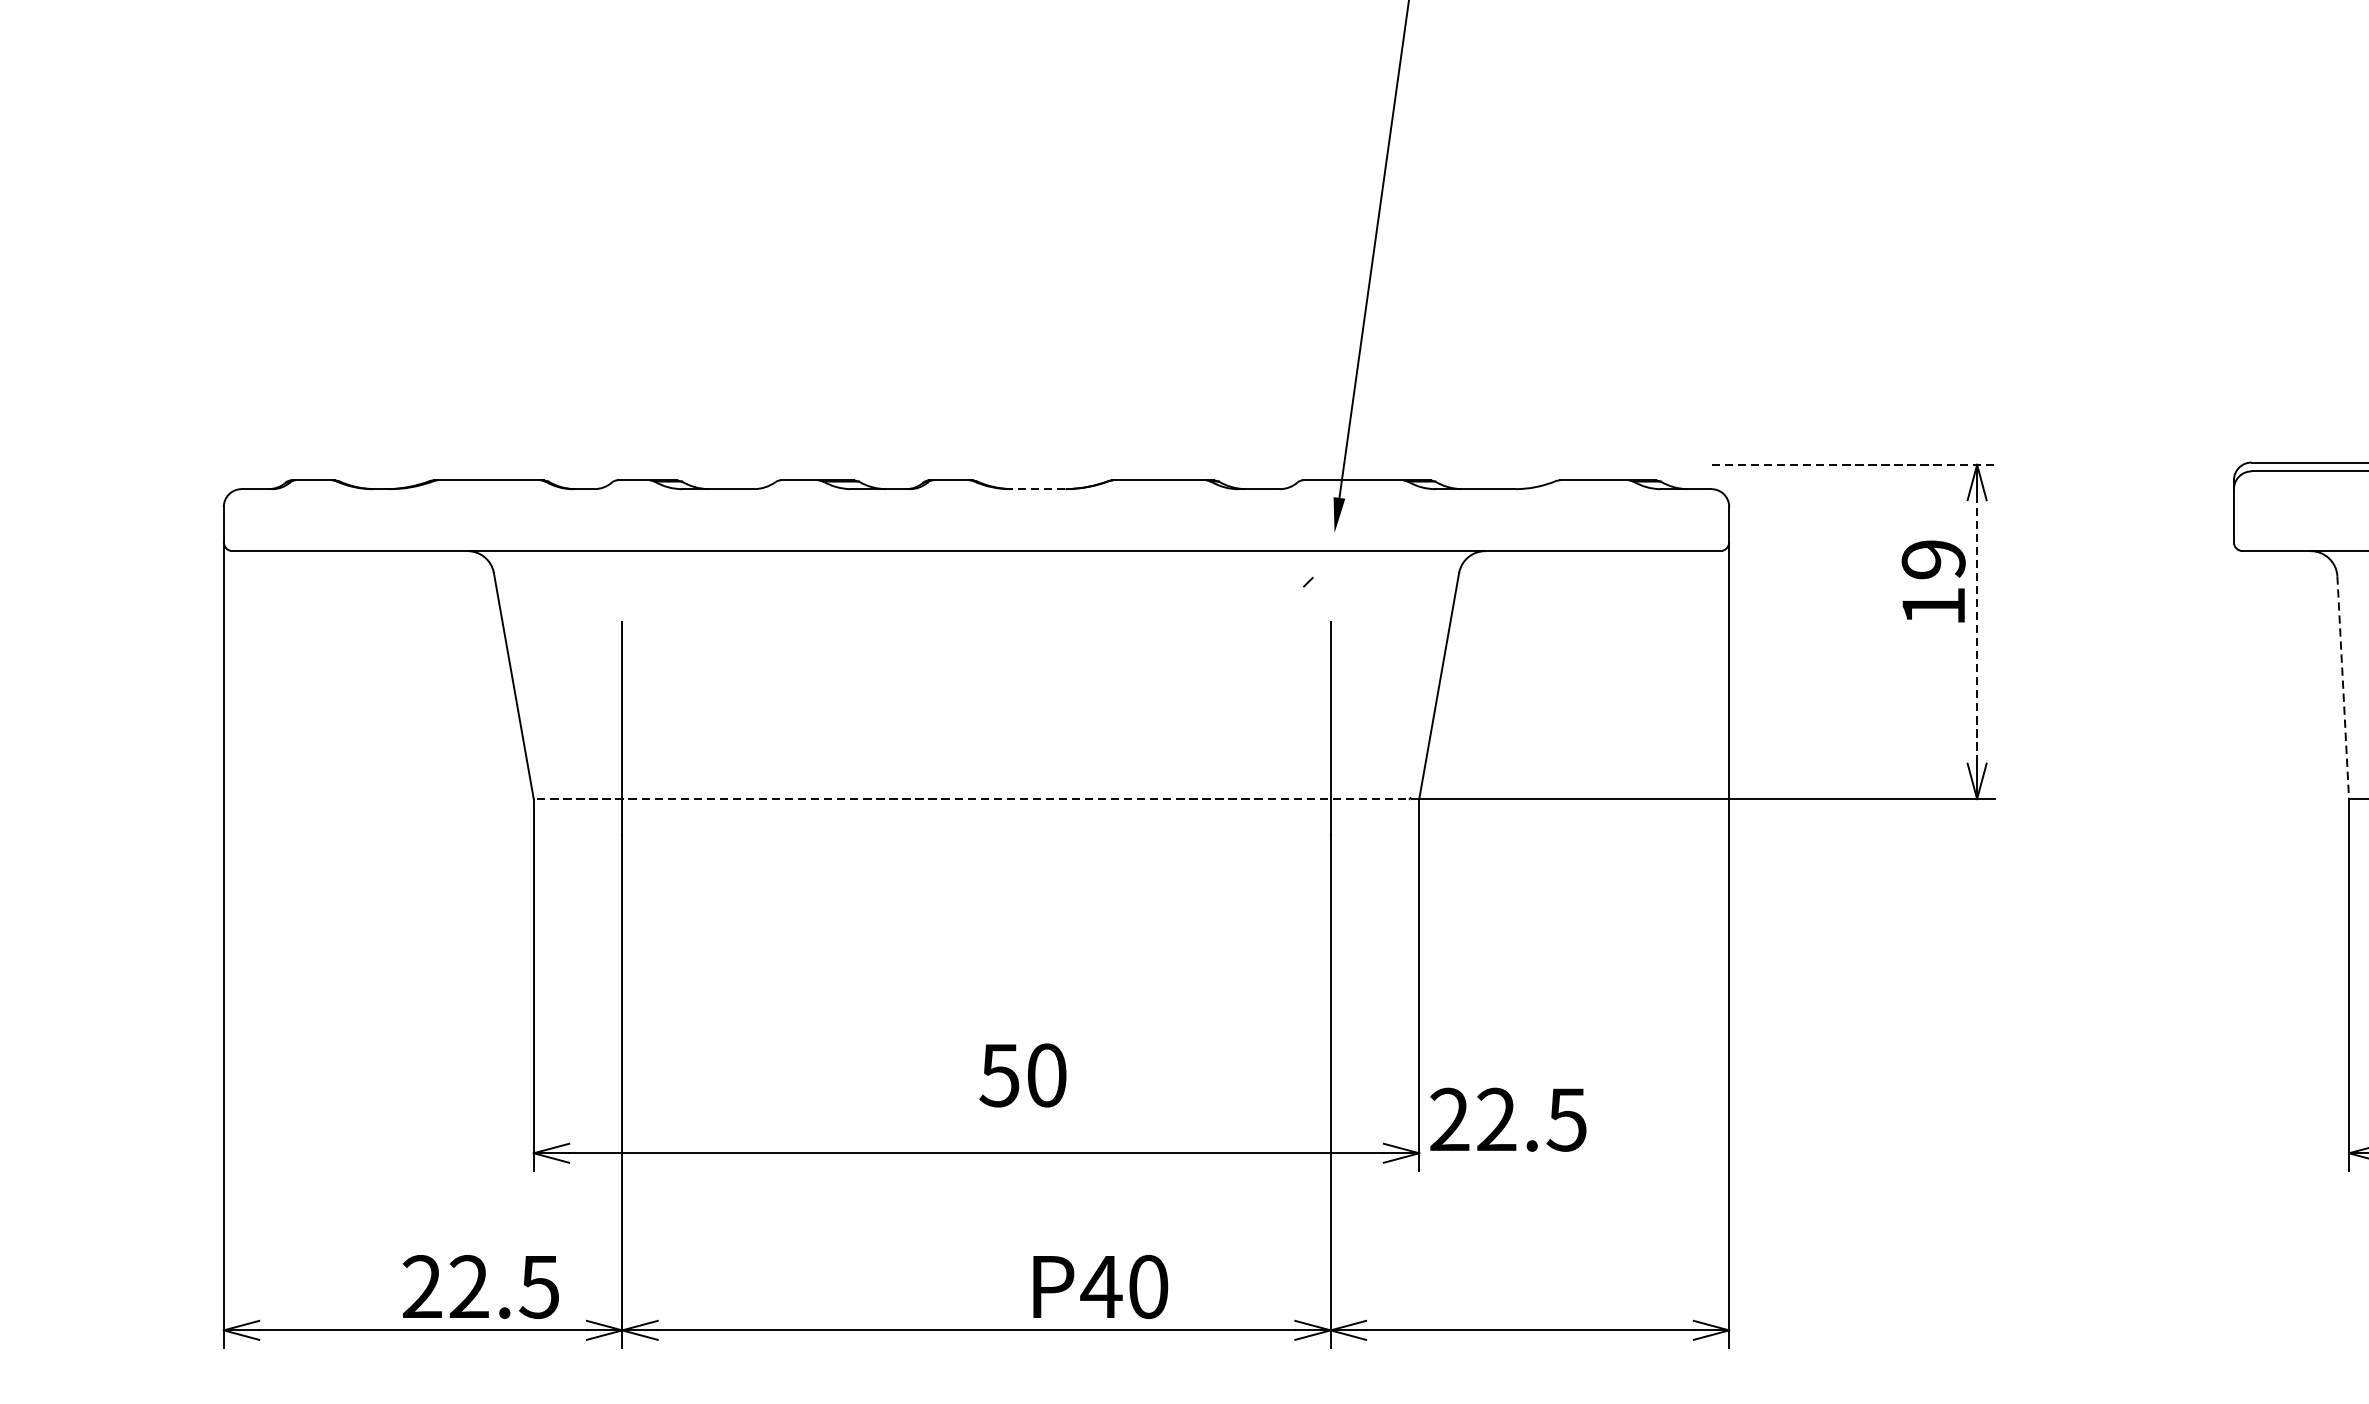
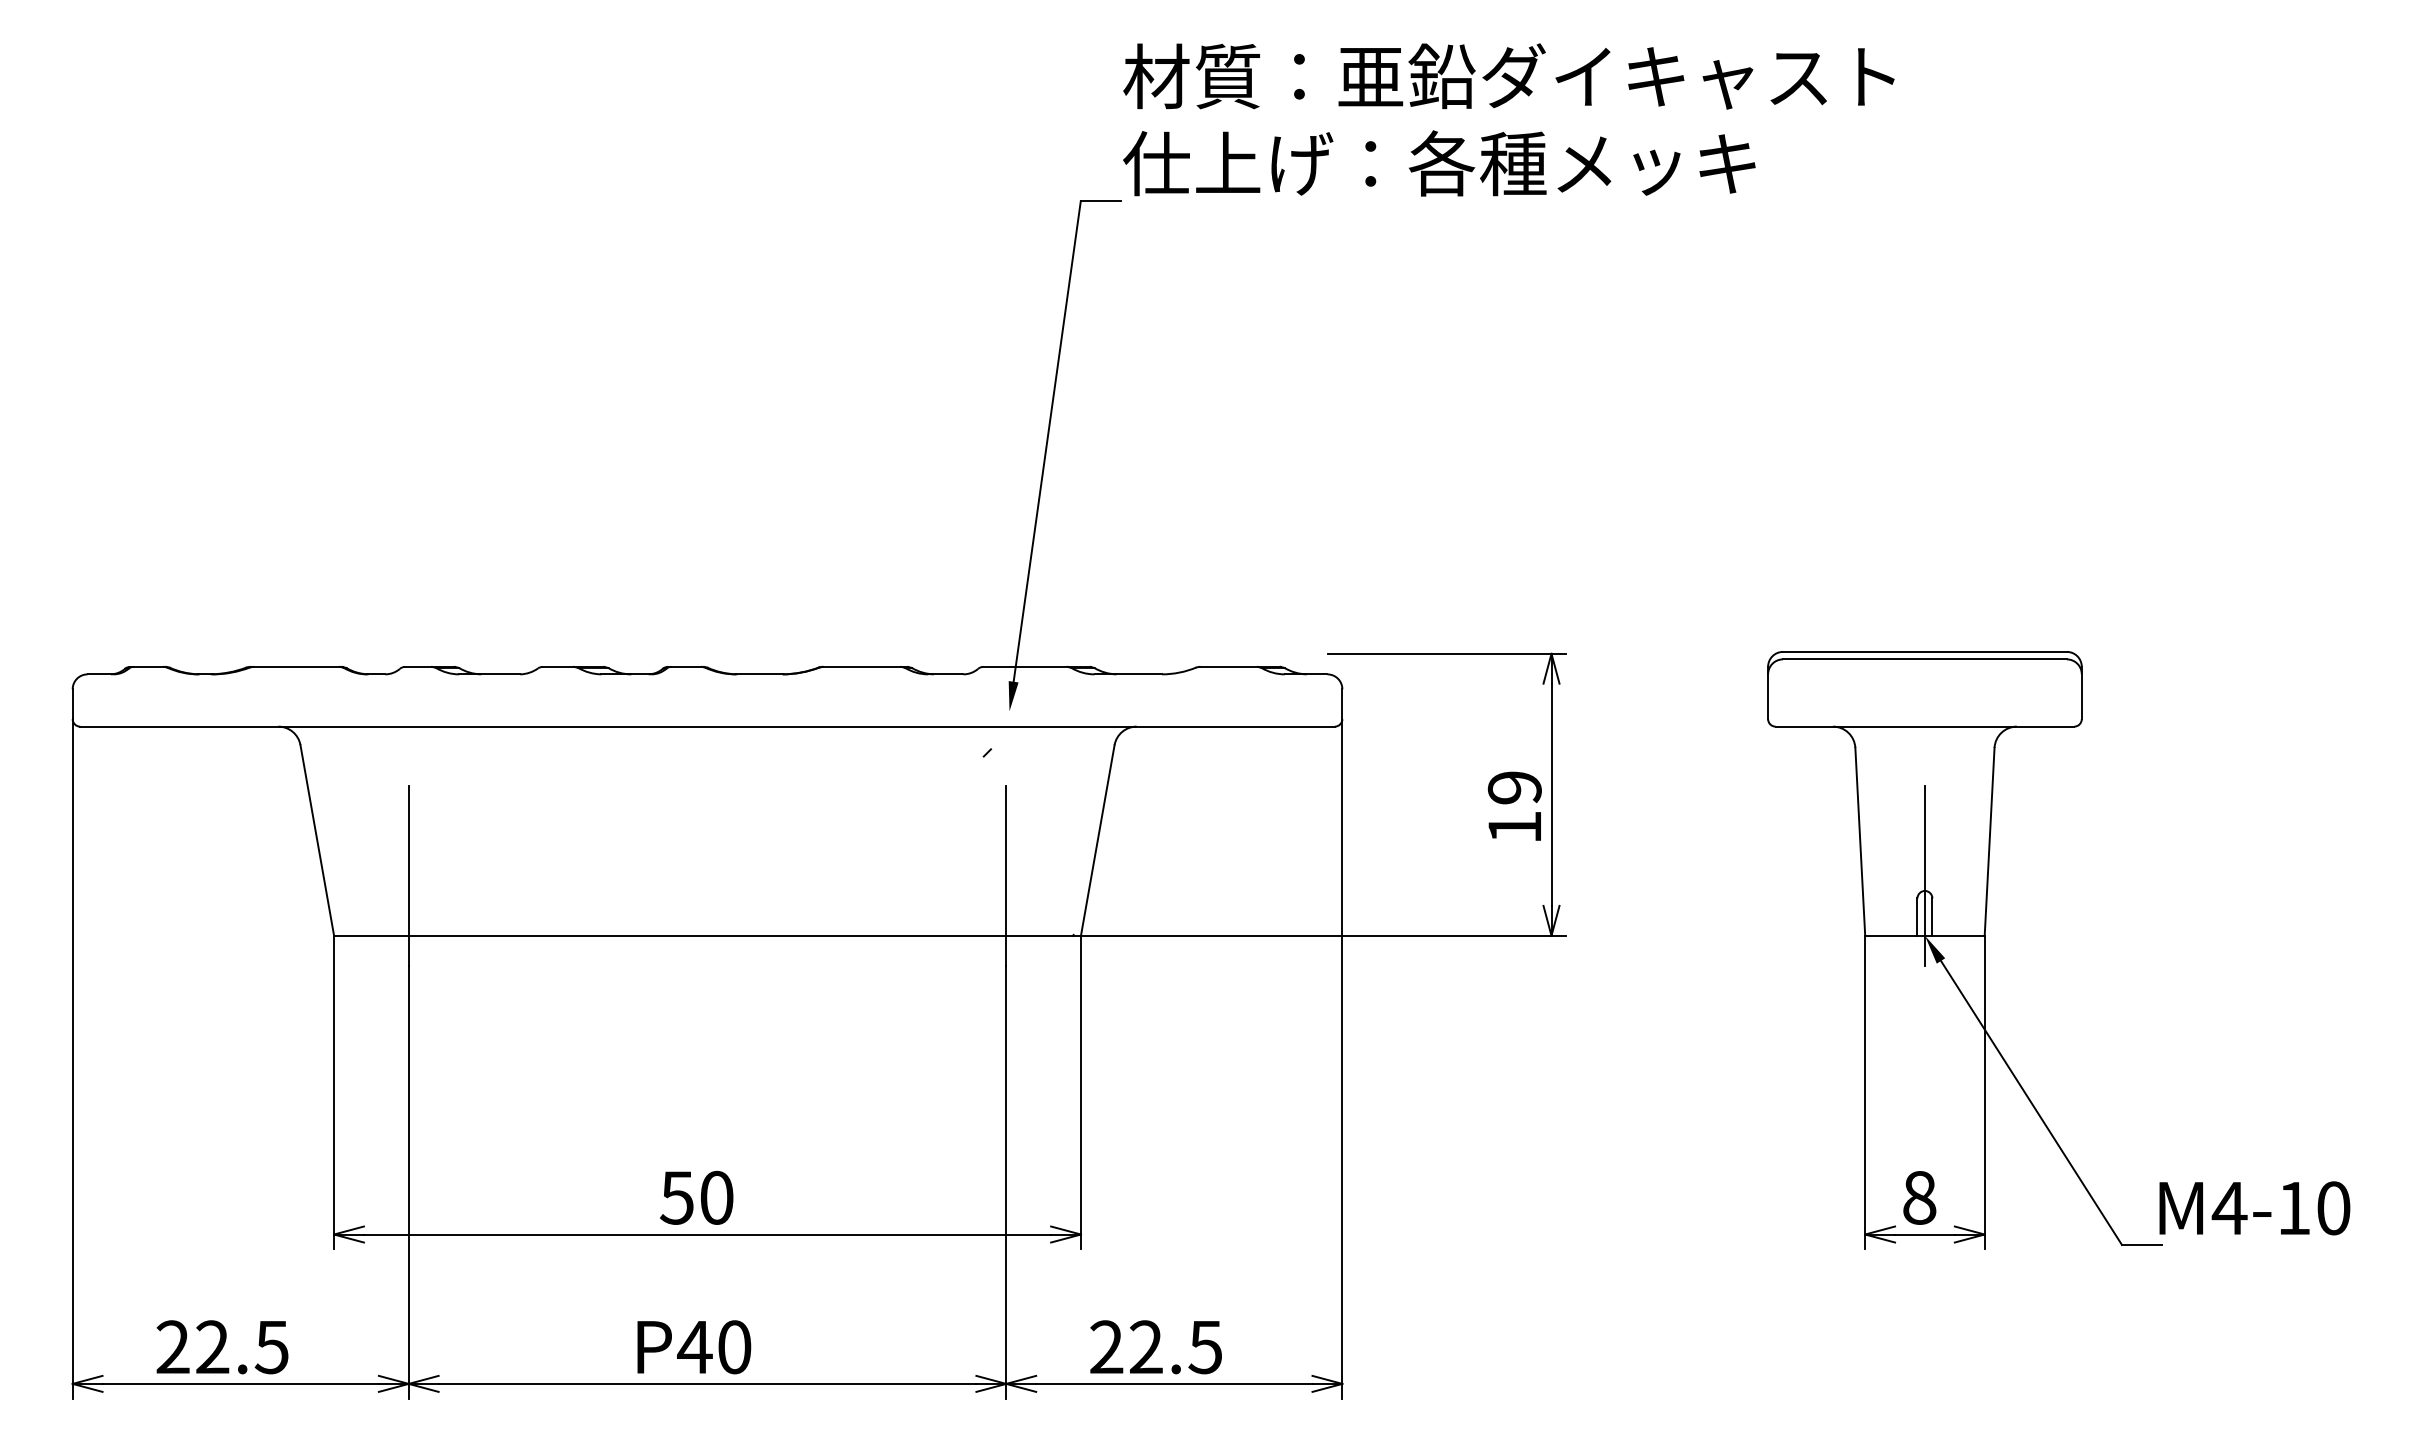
line: (1853, 464) -> (1447, 653), dashed -> solid
line: (1036, 489) -> (758, 674), dashed -> solid
text: (1933, 580) -> (1514, 805), moved
line: (1977, 631) -> (1551, 794), dashed -> solid
line: (2343, 688) -> (1860, 842), dashed -> solid
line: (976, 798) -> (707, 935), dashed -> solid
text: (1022, 1075) -> (696, 1197), moved
text: (1507, 1120) -> (1155, 1347), moved
text: (480, 1287) -> (222, 1347), moved
text: (1100, 1287) -> (694, 1347), moved

